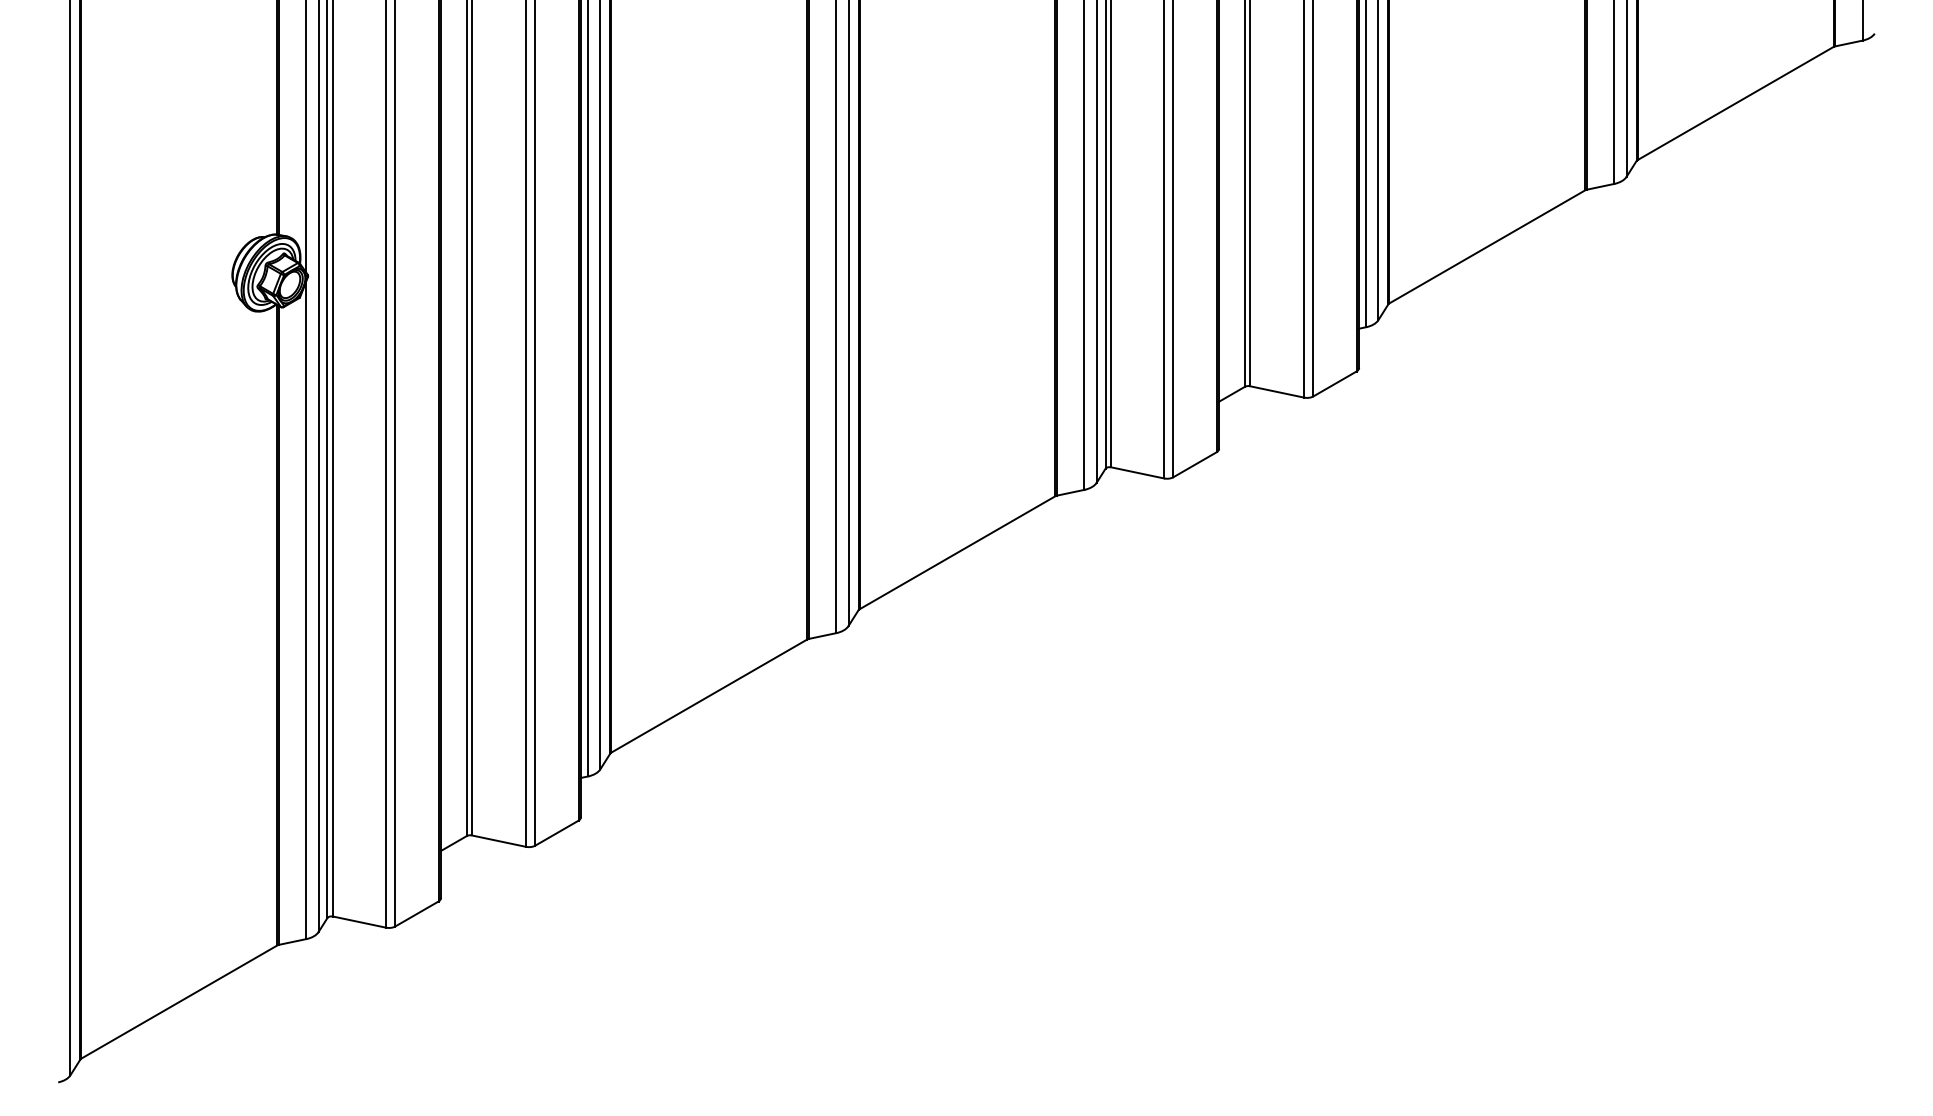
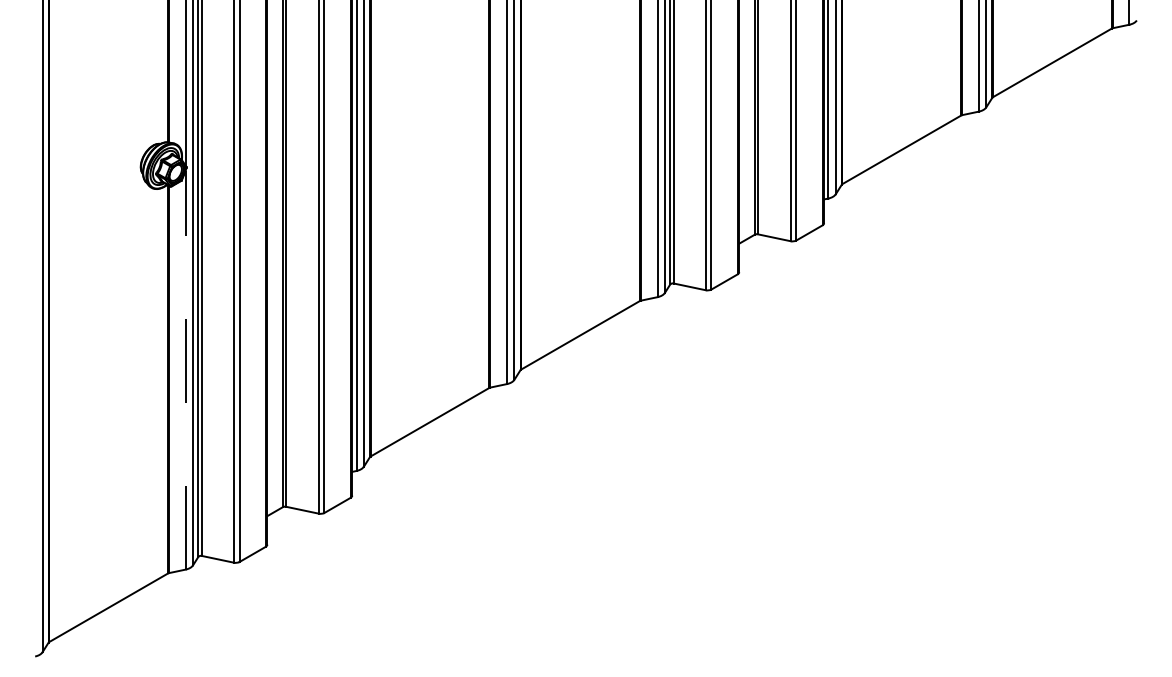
line: (306, 610) -> (185, 370), solid -> dashed

